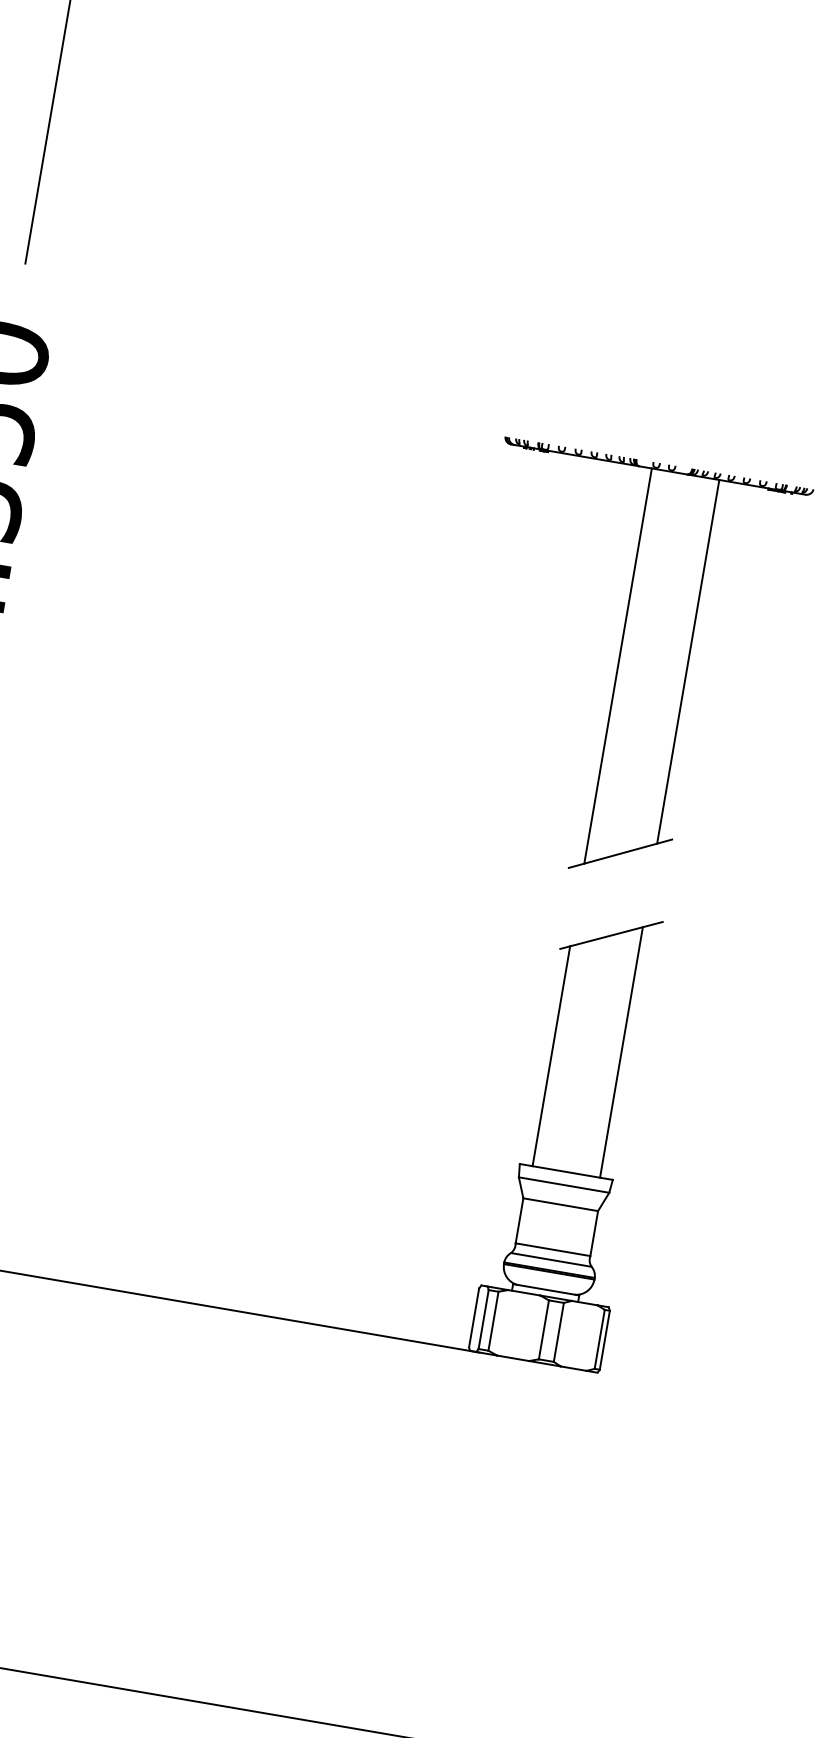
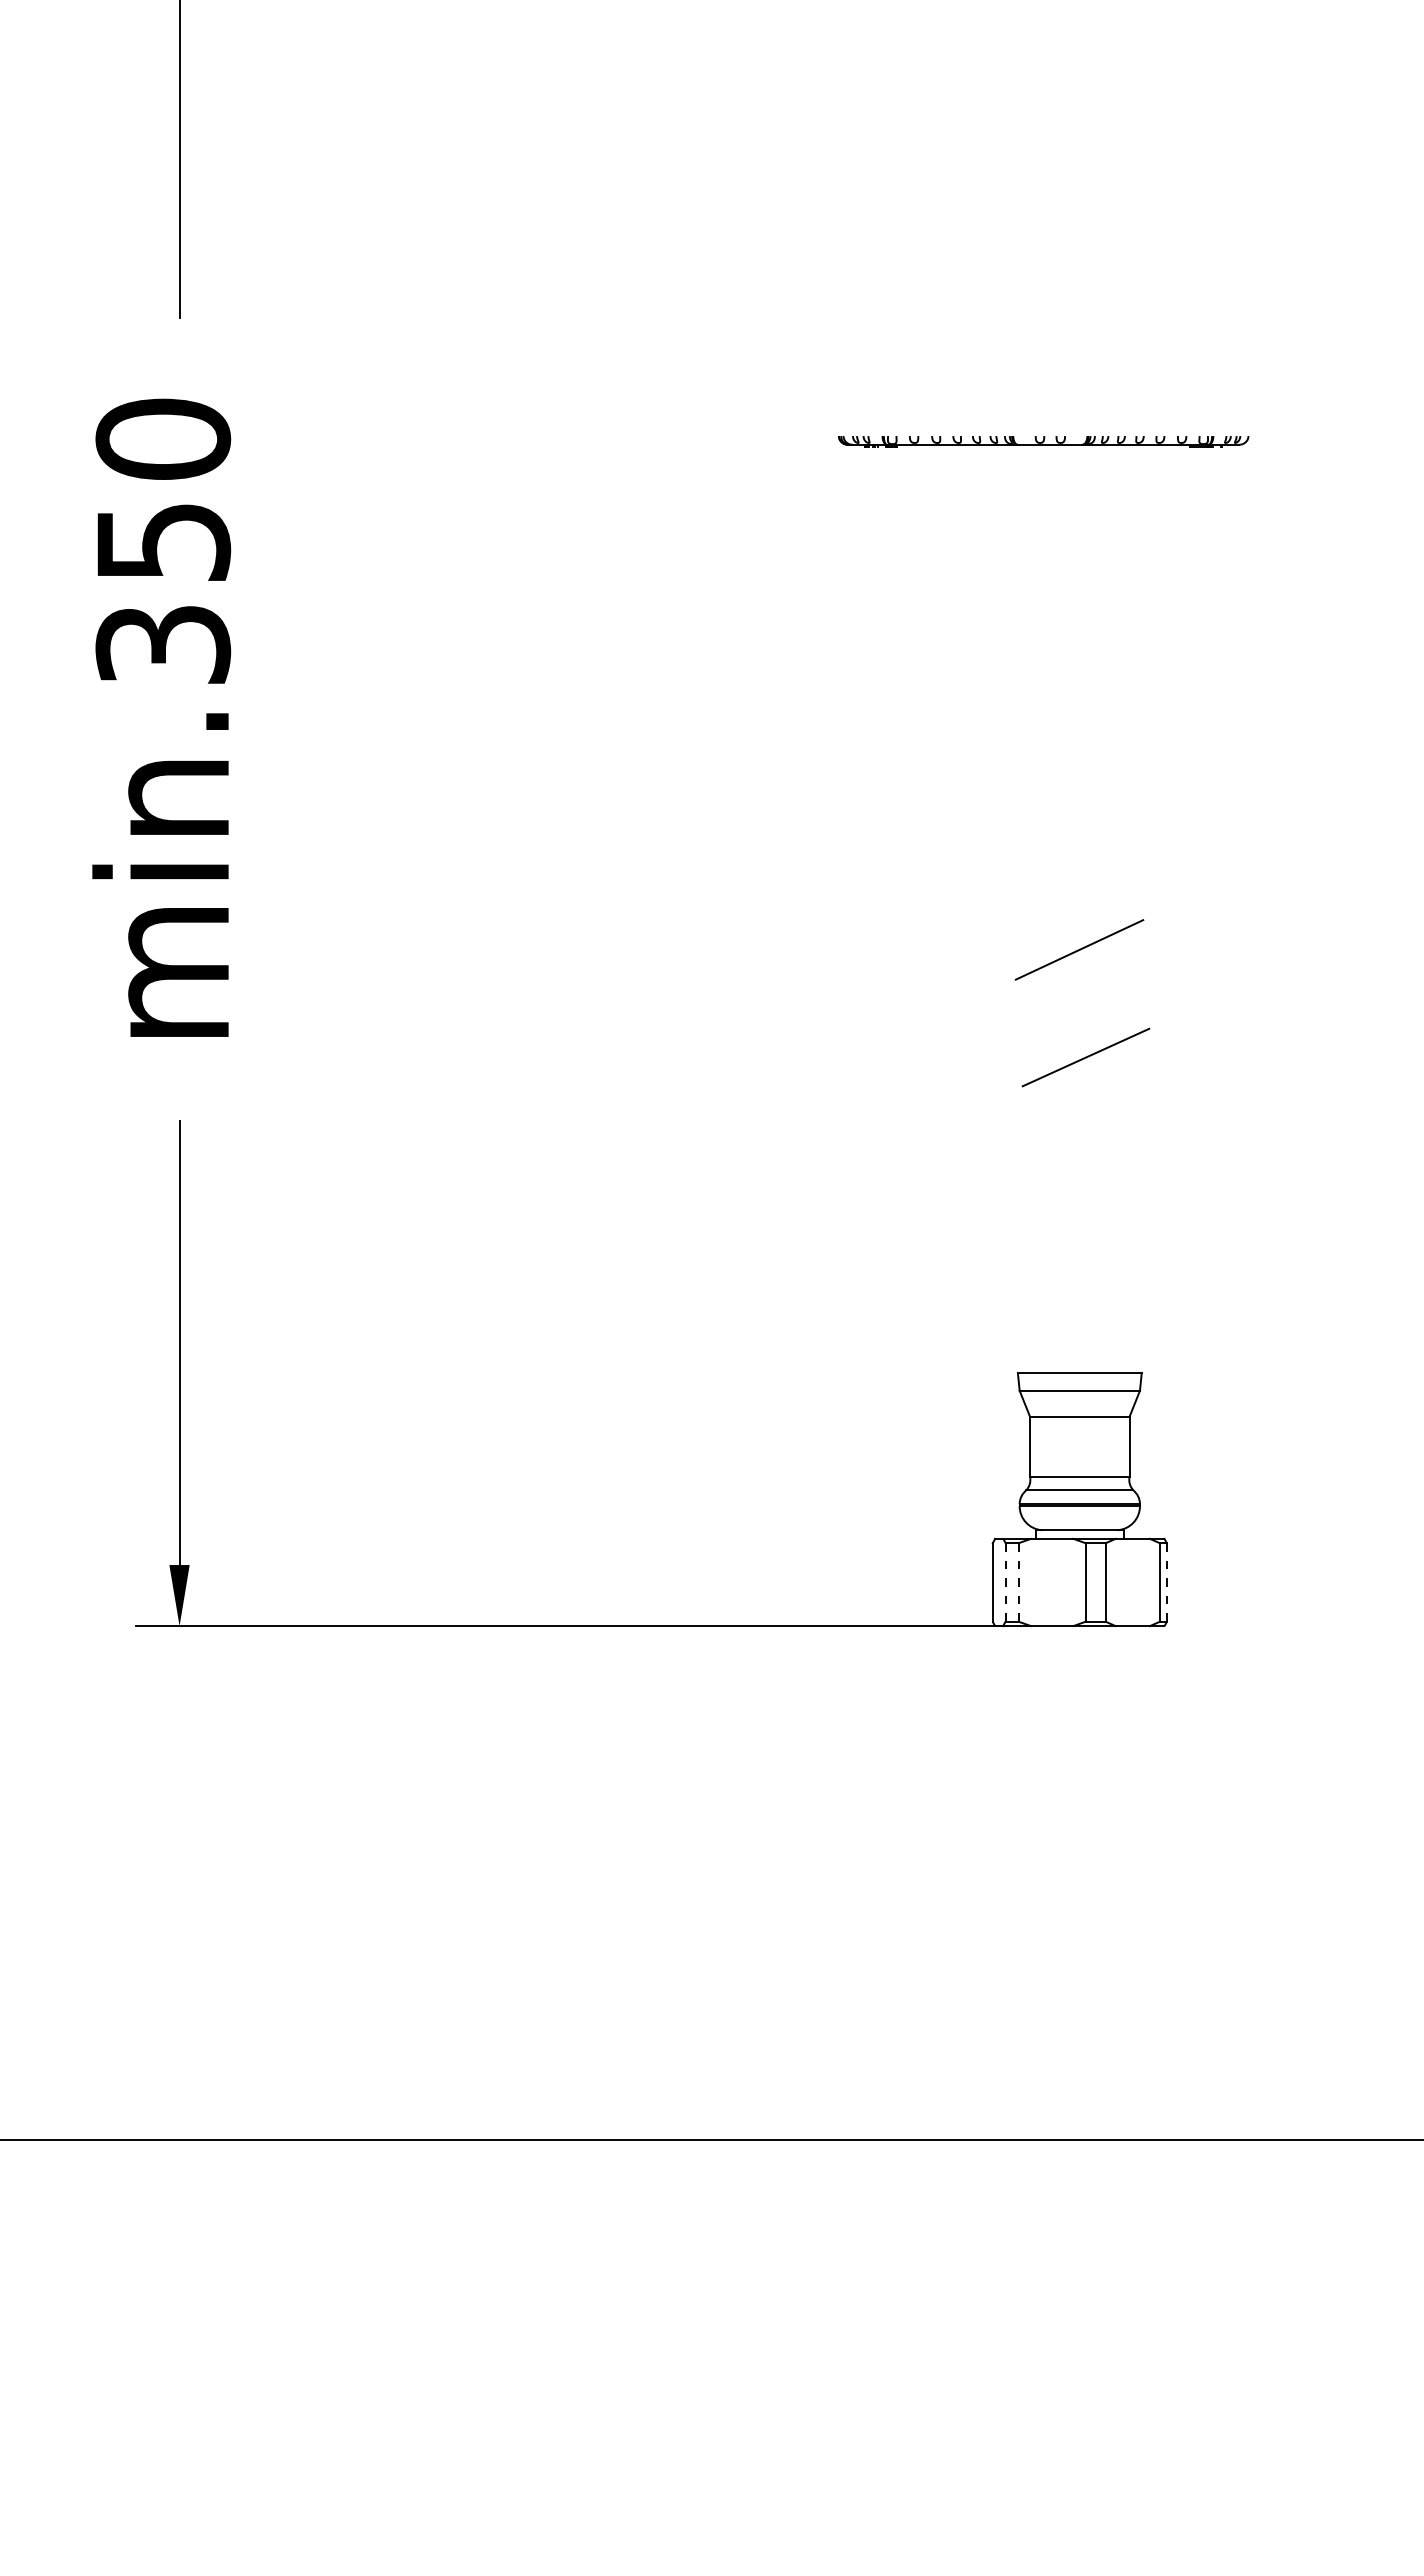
line: (688, 661) -> (1124, 686), removed
line: (617, 665) -> (1034, 707), removed
line: (621, 1052) -> (1124, 1206), removed
line: (551, 1055) -> (1034, 1226), removed
line: (483, 1319) -> (1005, 1582), solid -> dashed
line: (493, 1320) -> (1018, 1581), solid -> dashed
line: (604, 1339) -> (1166, 1581), solid -> dashed

